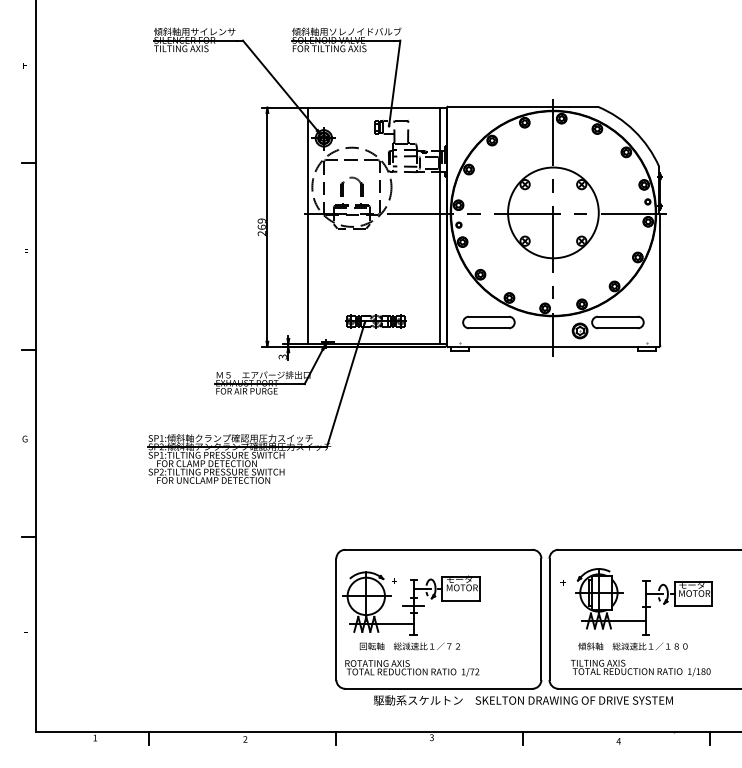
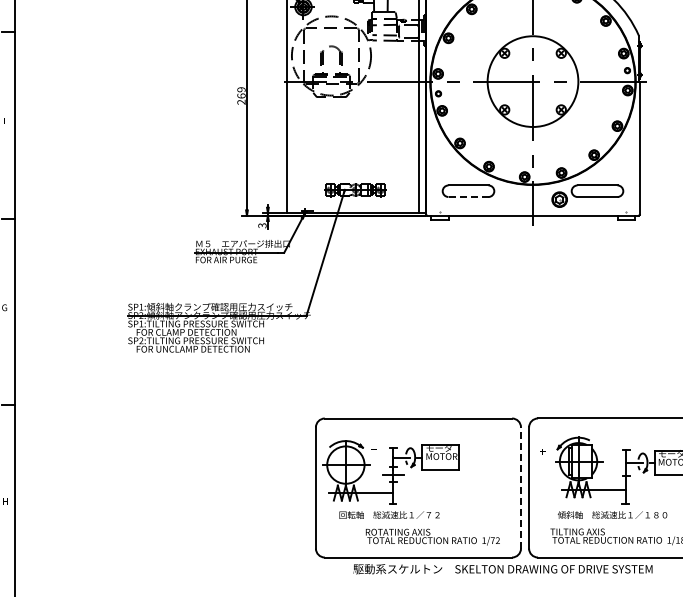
line: (489, 328) -> (469, 197), solid -> dashed
line: (541, 619) -> (521, 488), solid -> dashed
text: (412, 668) -> (433, 537), moved

